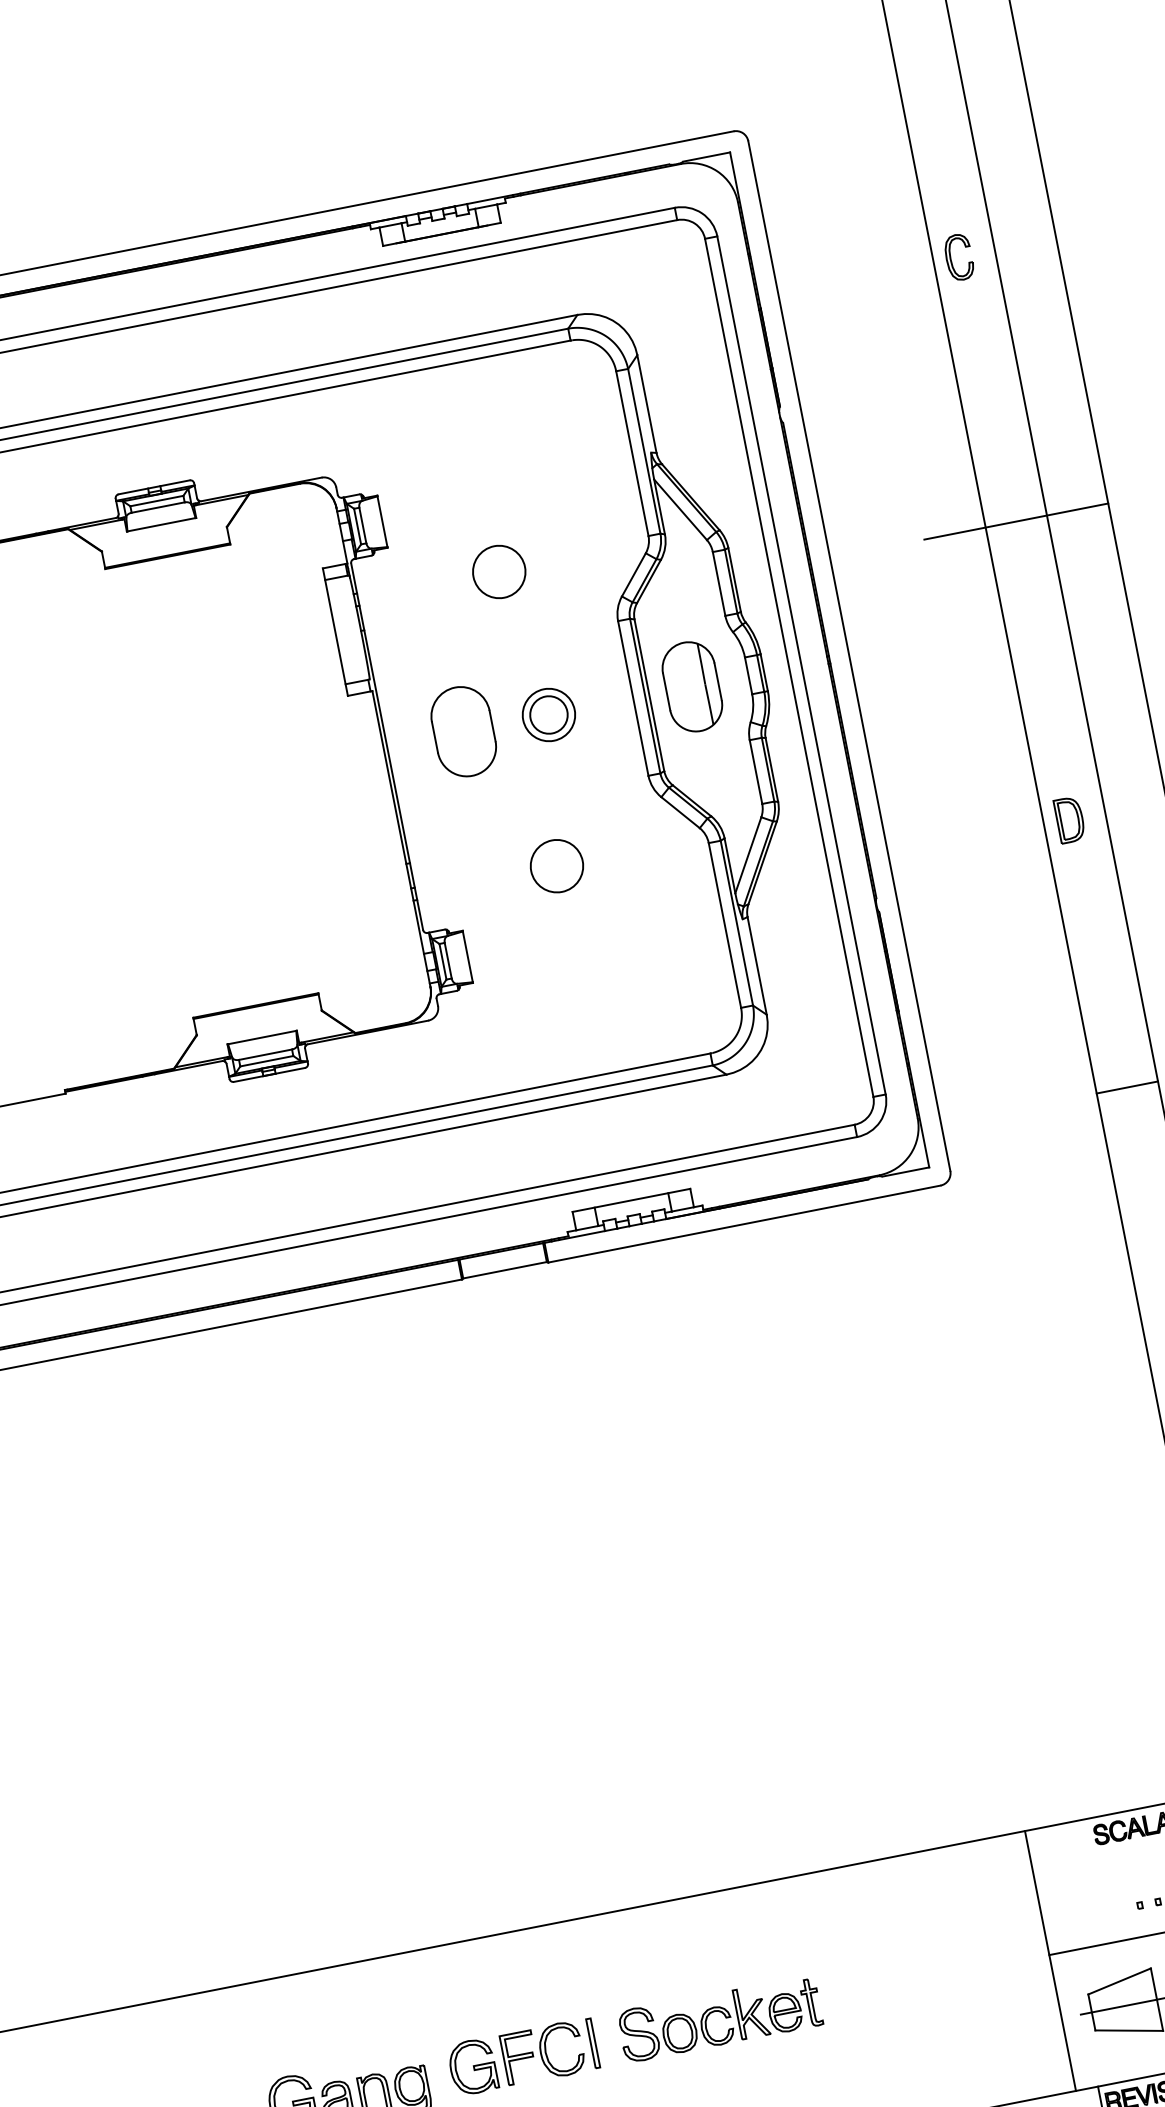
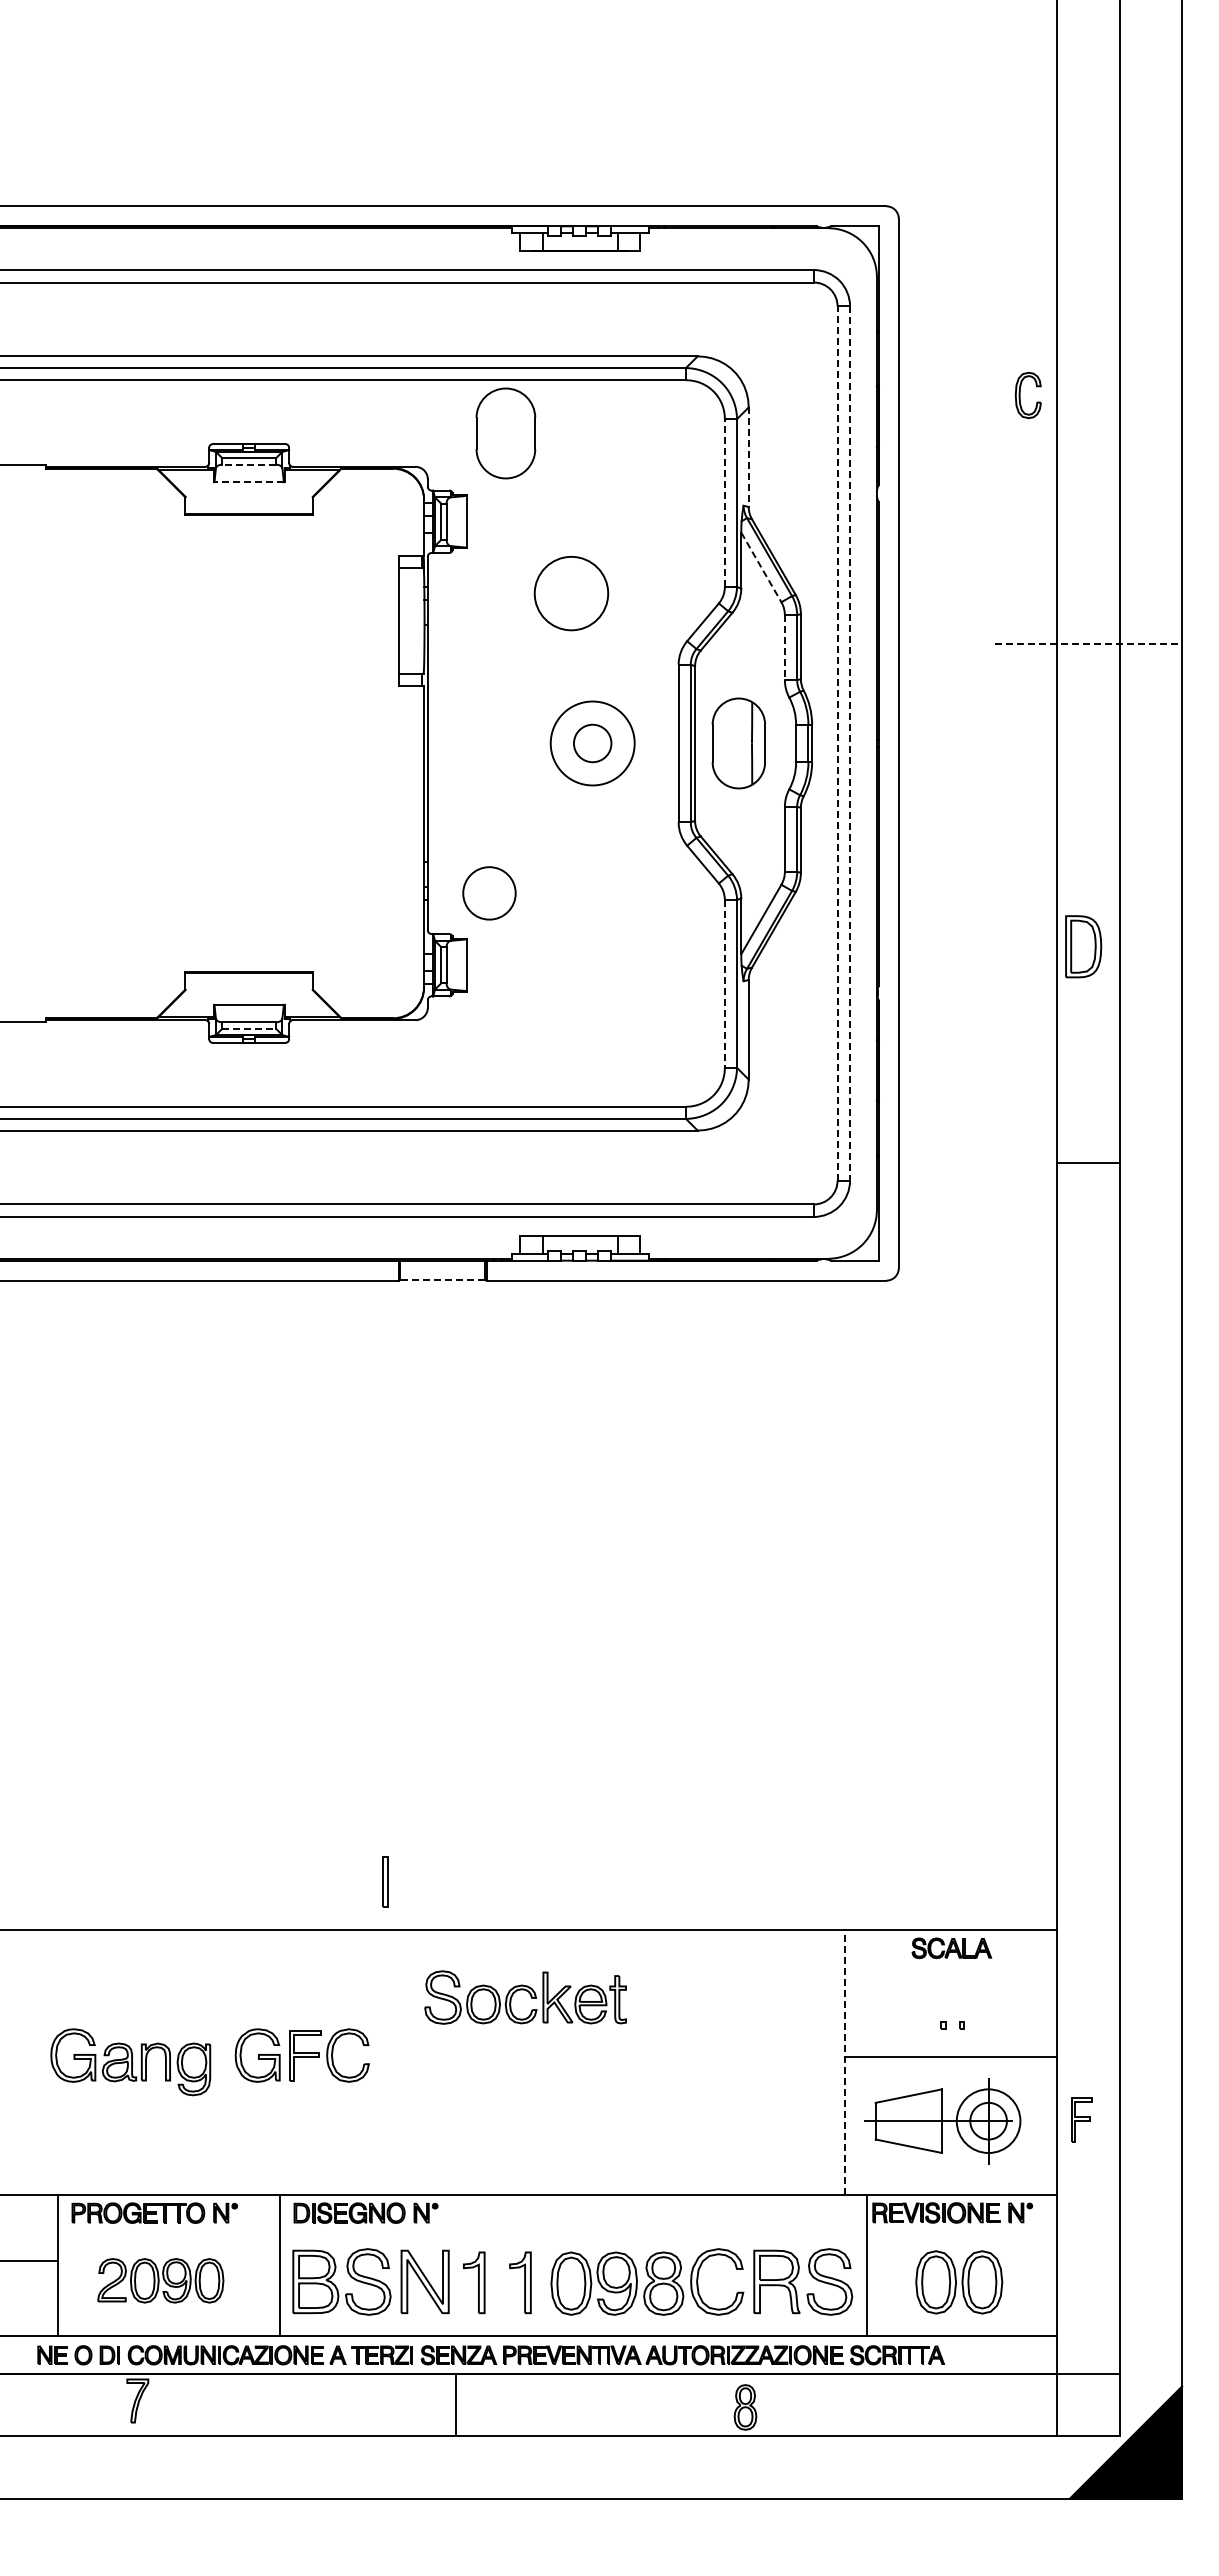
part: (951, 258) -> (1020, 395), moved
line: (646, 404) -> (748, 457), solid -> dashed
line: (632, 454) -> (724, 503), solid -> dashed
line: (157, 507) -> (248, 464), solid -> dashed
line: (680, 509) -> (761, 567), solid -> dashed
line: (1016, 521) -> (1088, 643), solid -> dashed
line: (161, 524) -> (249, 482), solid -> dashed
circle: (499, 571) -> (571, 593), size x1.4
line: (718, 584) -> (784, 648), solid -> dashed
line: (802, 666) -> (850, 744), solid -> dashed
line: (789, 667) -> (837, 743), solid -> dashed
circle: (548, 715) -> (592, 743), size x1.6
part: (463, 731) -> (505, 433), moved
part: (1069, 819) -> (1083, 946), size x1.4
circle: (557, 866) -> (489, 893), moved
line: (724, 925) -> (724, 983), solid -> dashed
line: (267, 1060) -> (249, 1028), solid -> dashed
line: (1127, 1087) -> (1088, 1163), moved
line: (504, 1269) -> (442, 1279), solid -> dashed
line: (1049, 1960) -> (844, 2062), solid -> dashed
part: (719, 2018) -> (525, 1997), moved
part: (593, 2043) -> (385, 1881), moved

